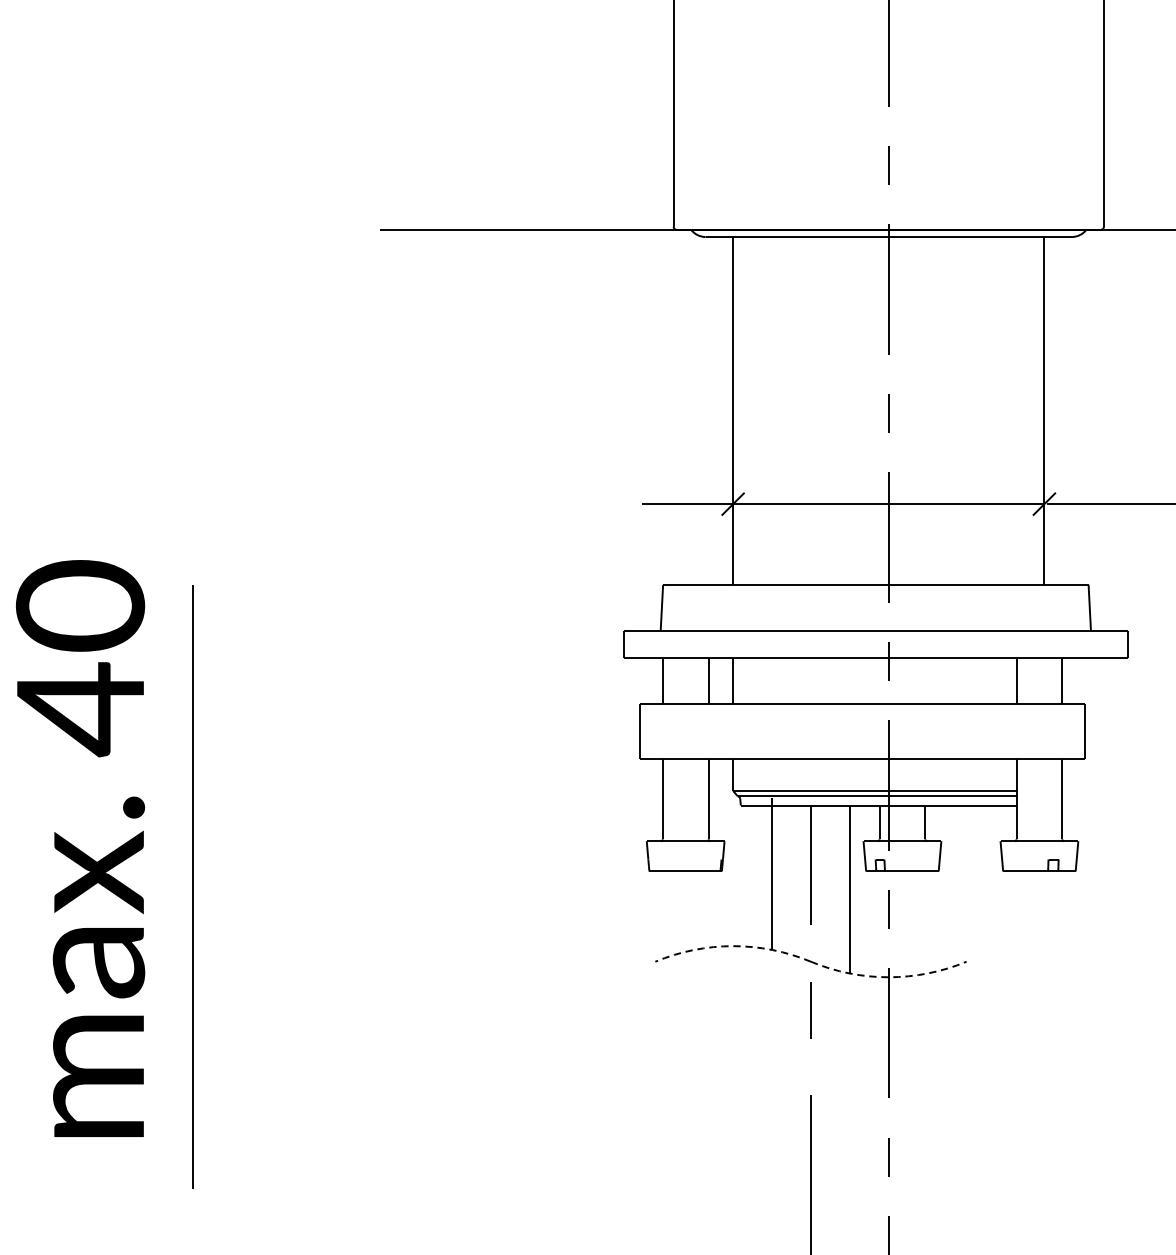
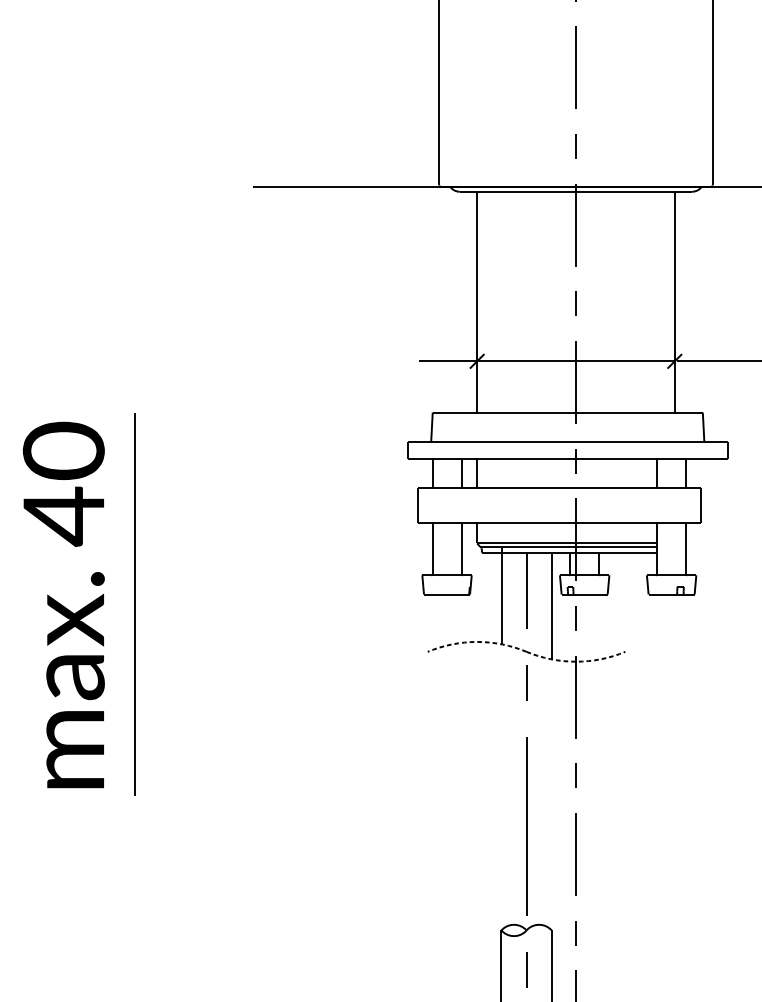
text: (79, 847) -> (63, 604), moved

